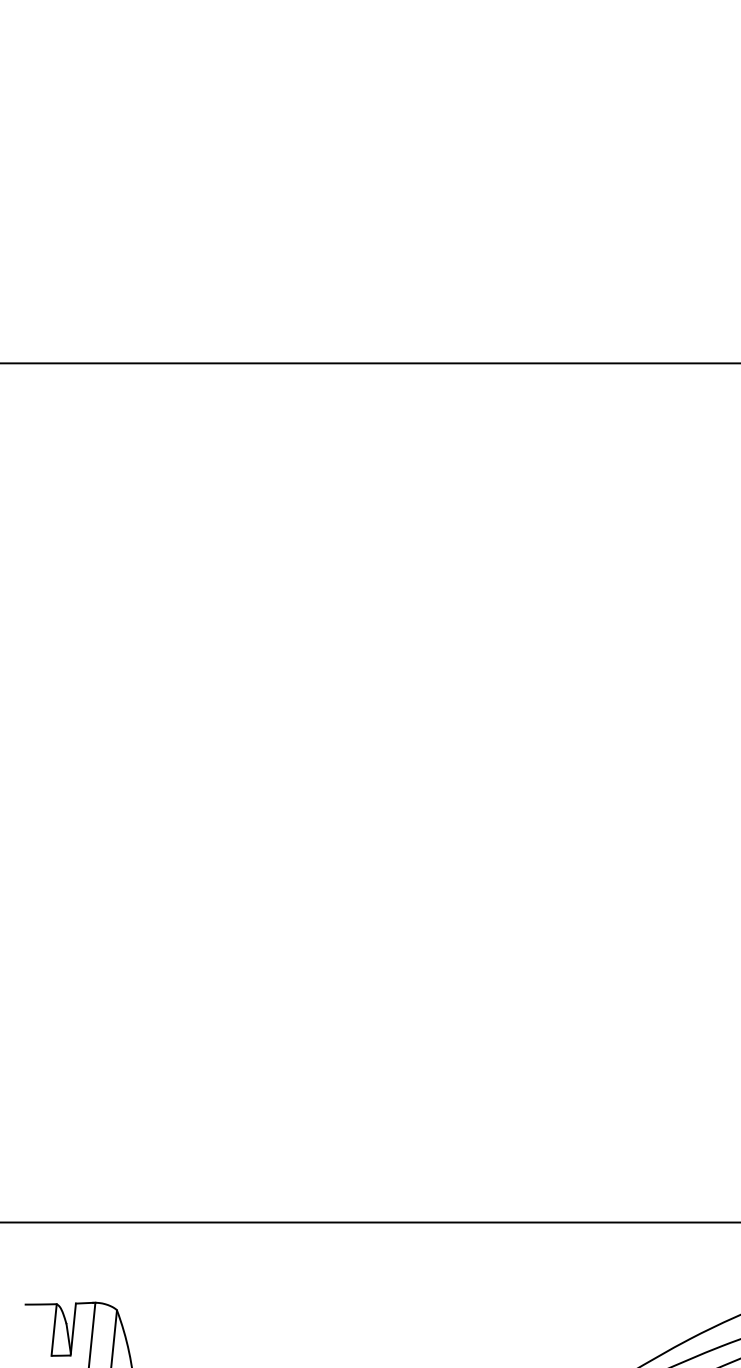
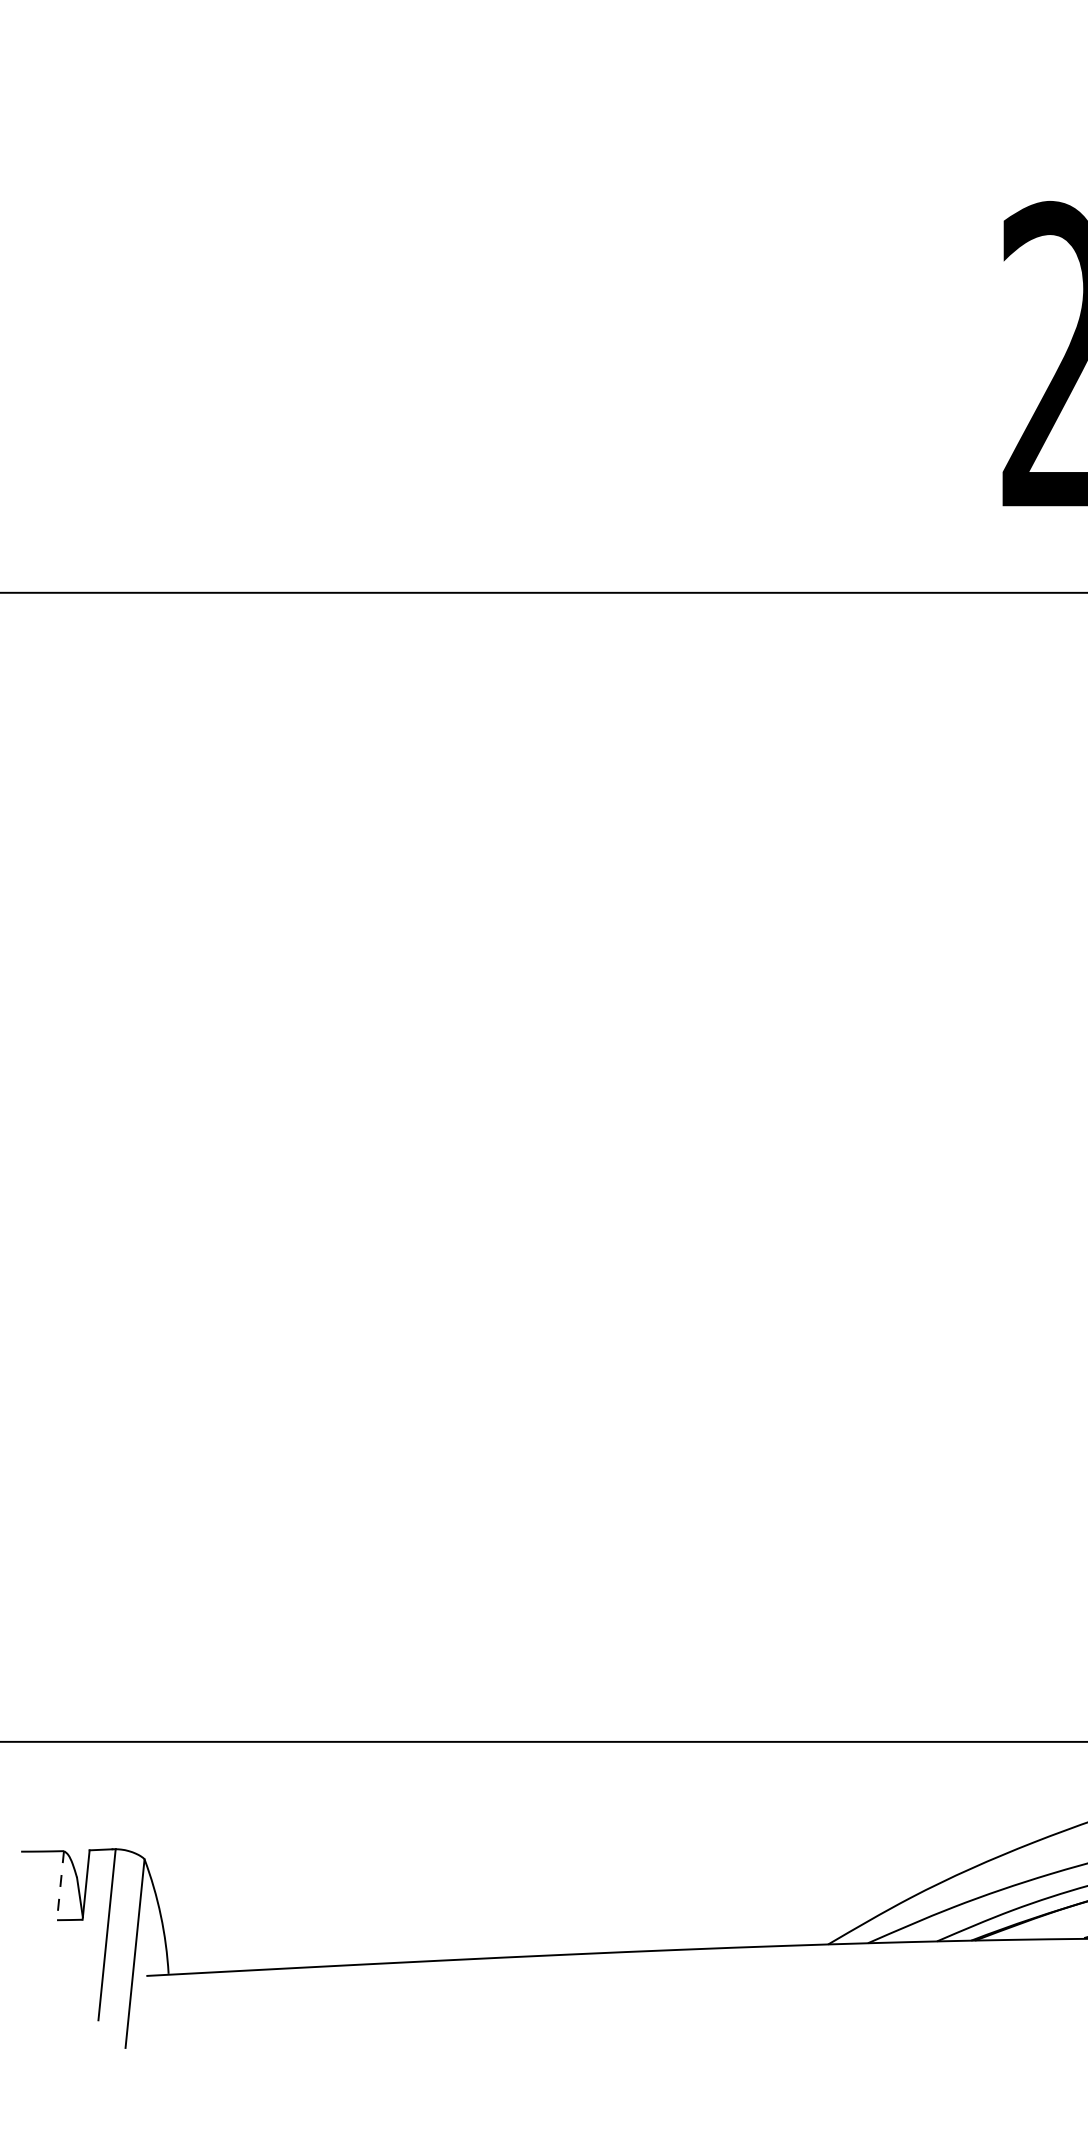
line: (54, 1329) -> (60, 1885), solid -> dashed

